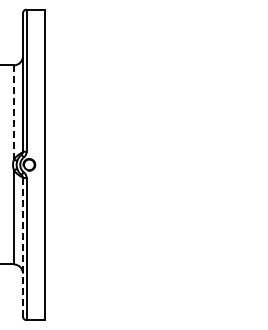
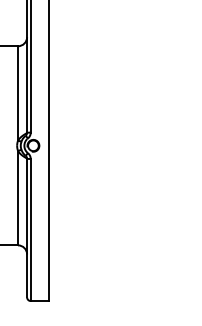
line: (13, 112) -> (17, 93), dashed -> solid
line: (22, 246) -> (26, 227), dashed -> solid

